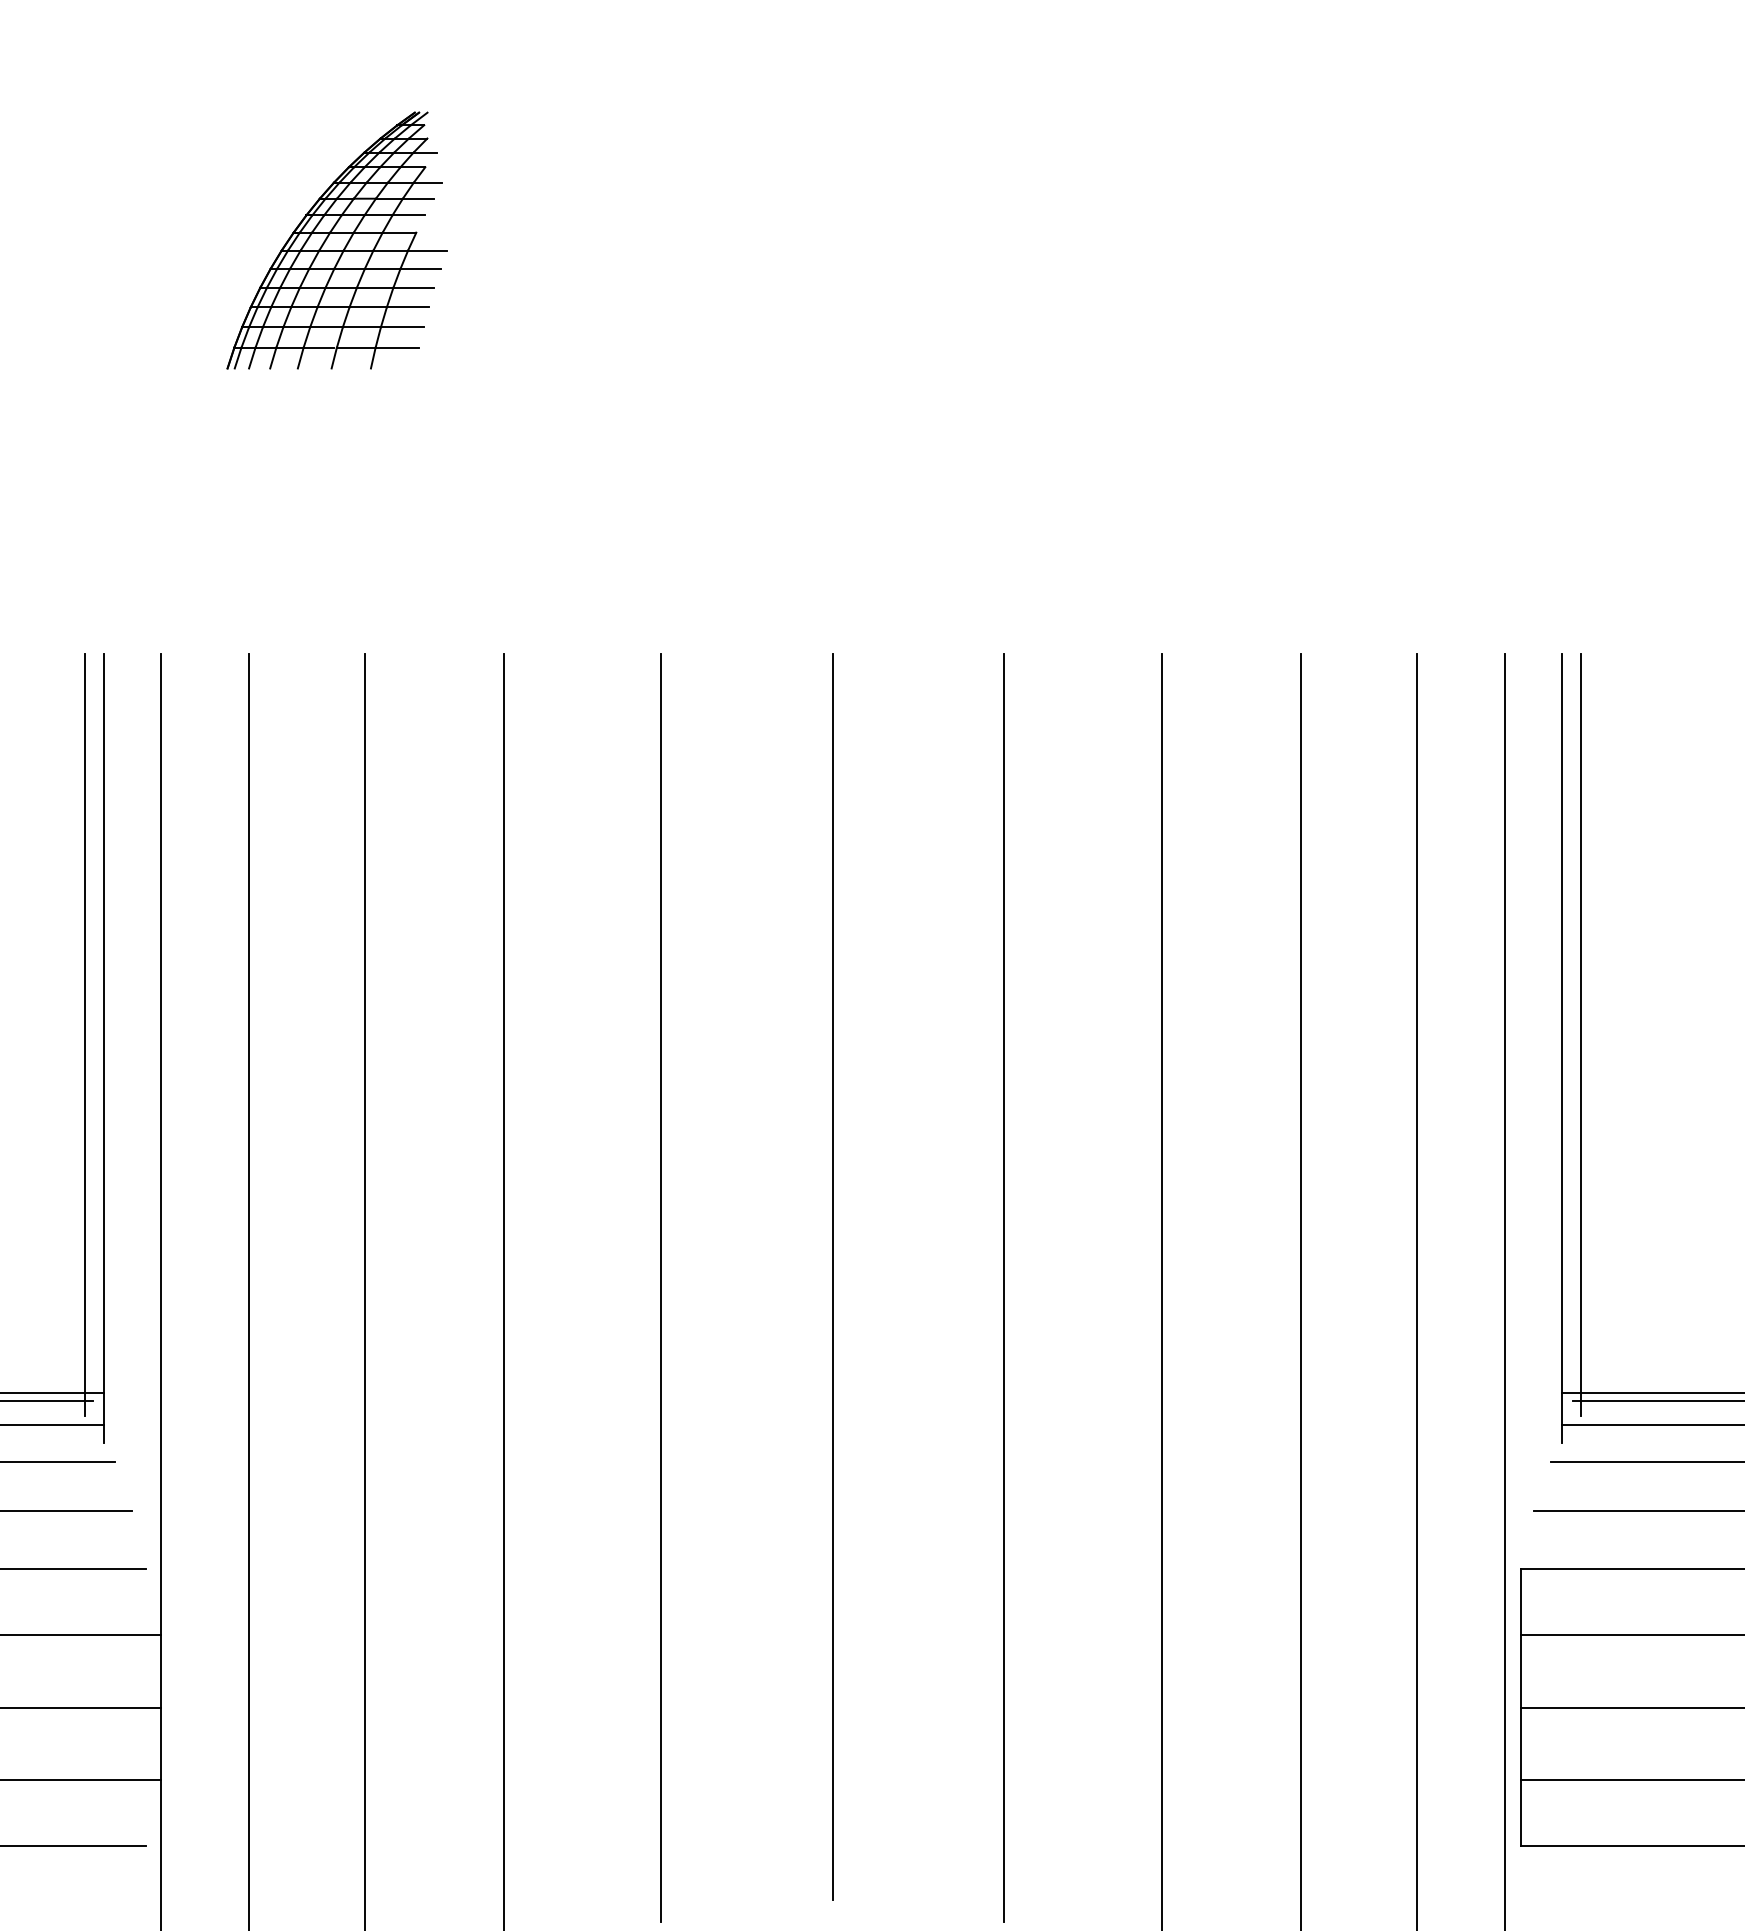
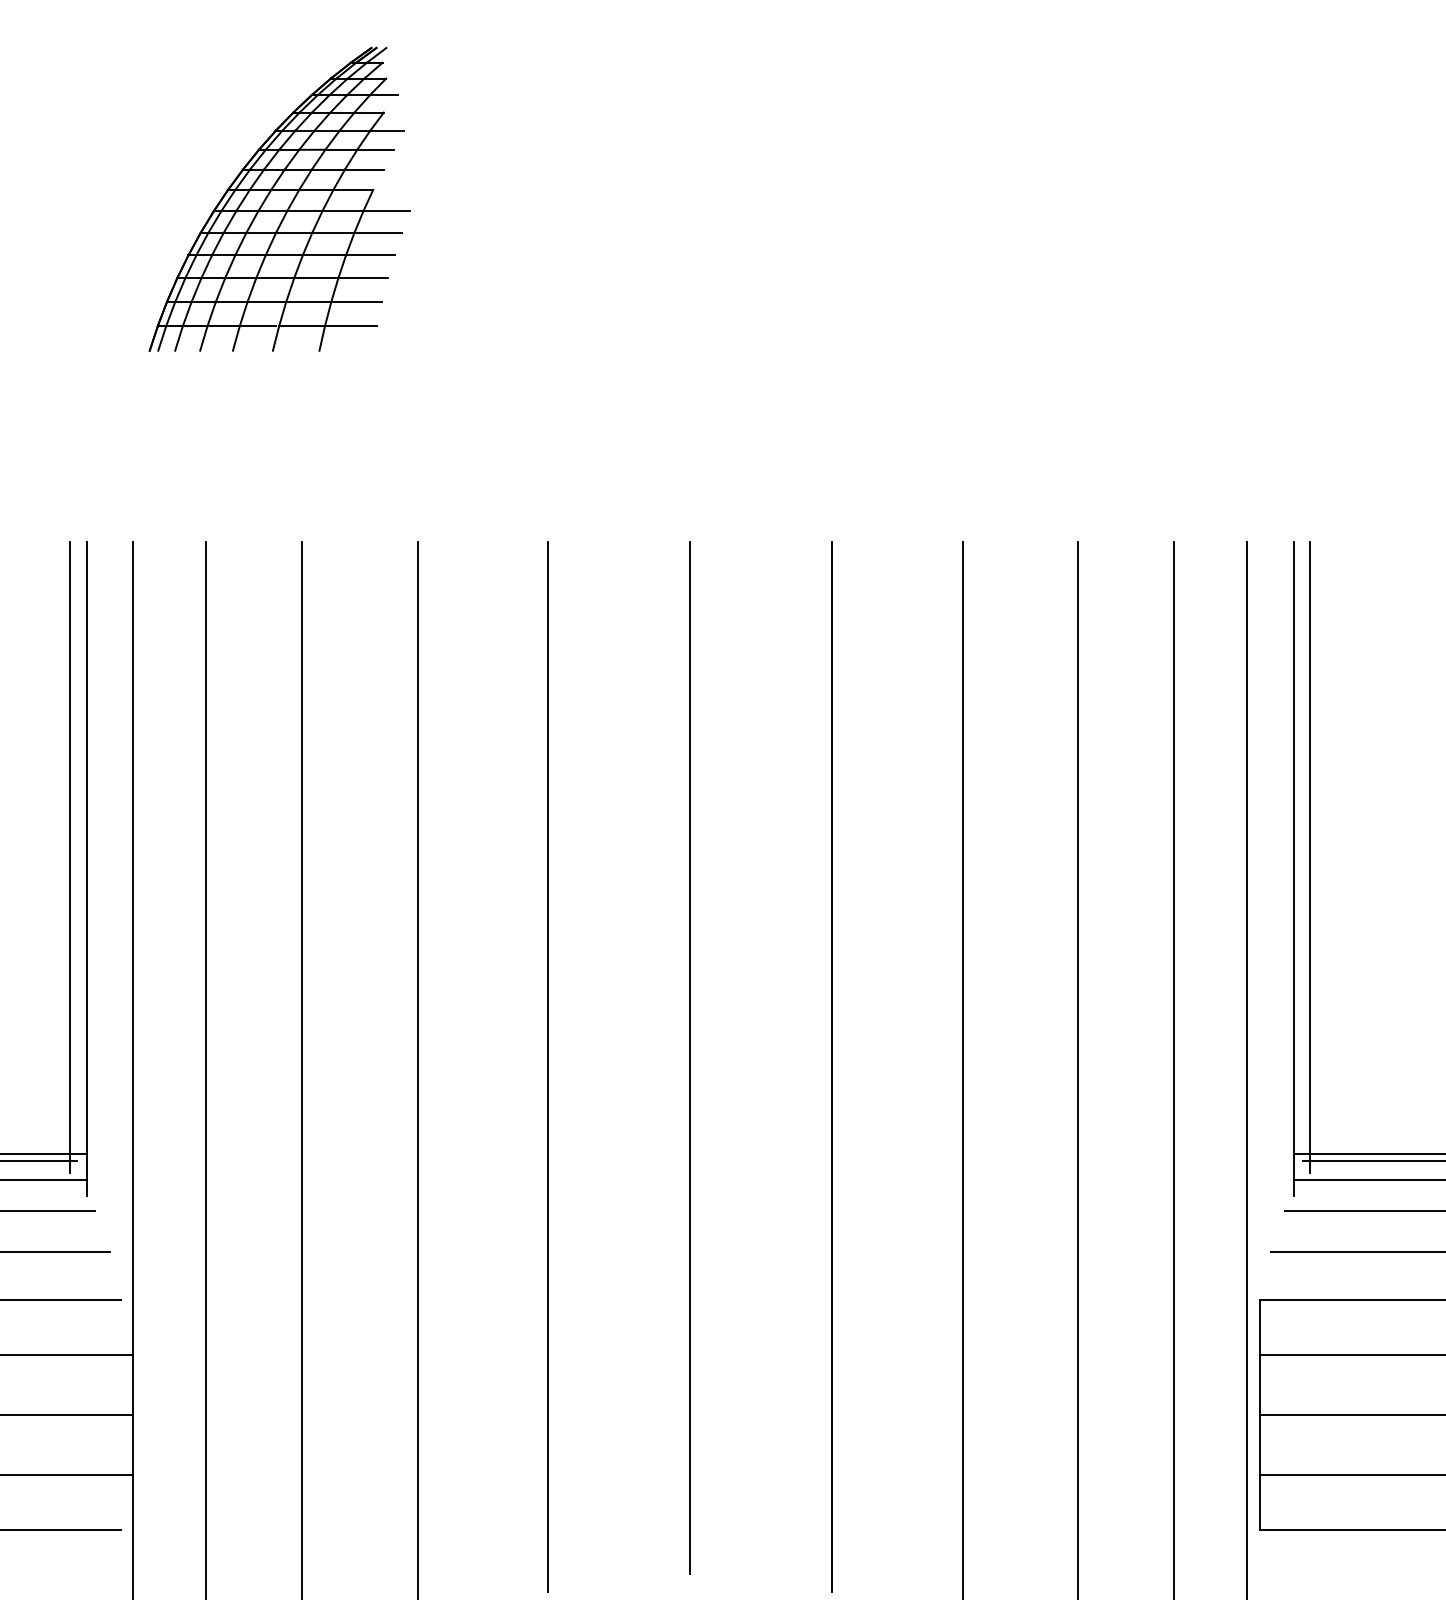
part: (336, 240) -> (278, 199), size x1.43

